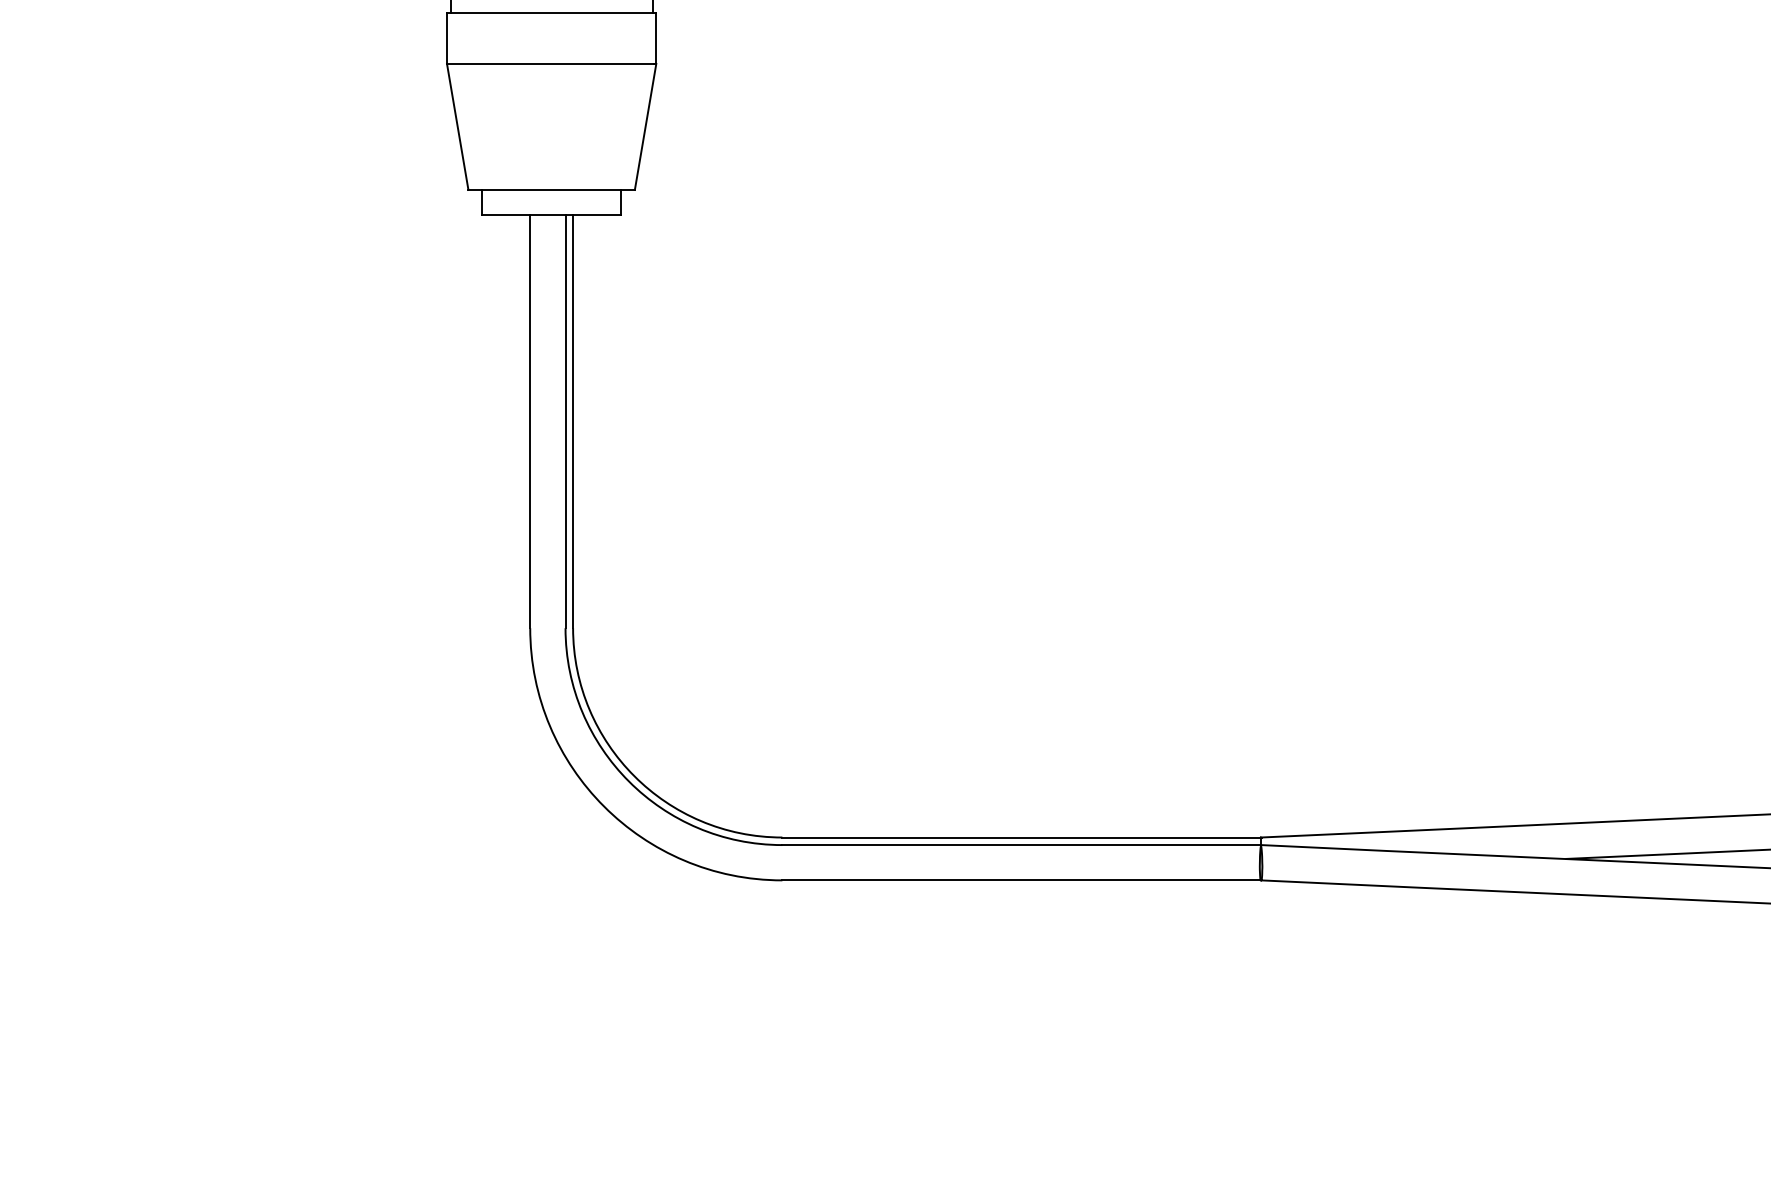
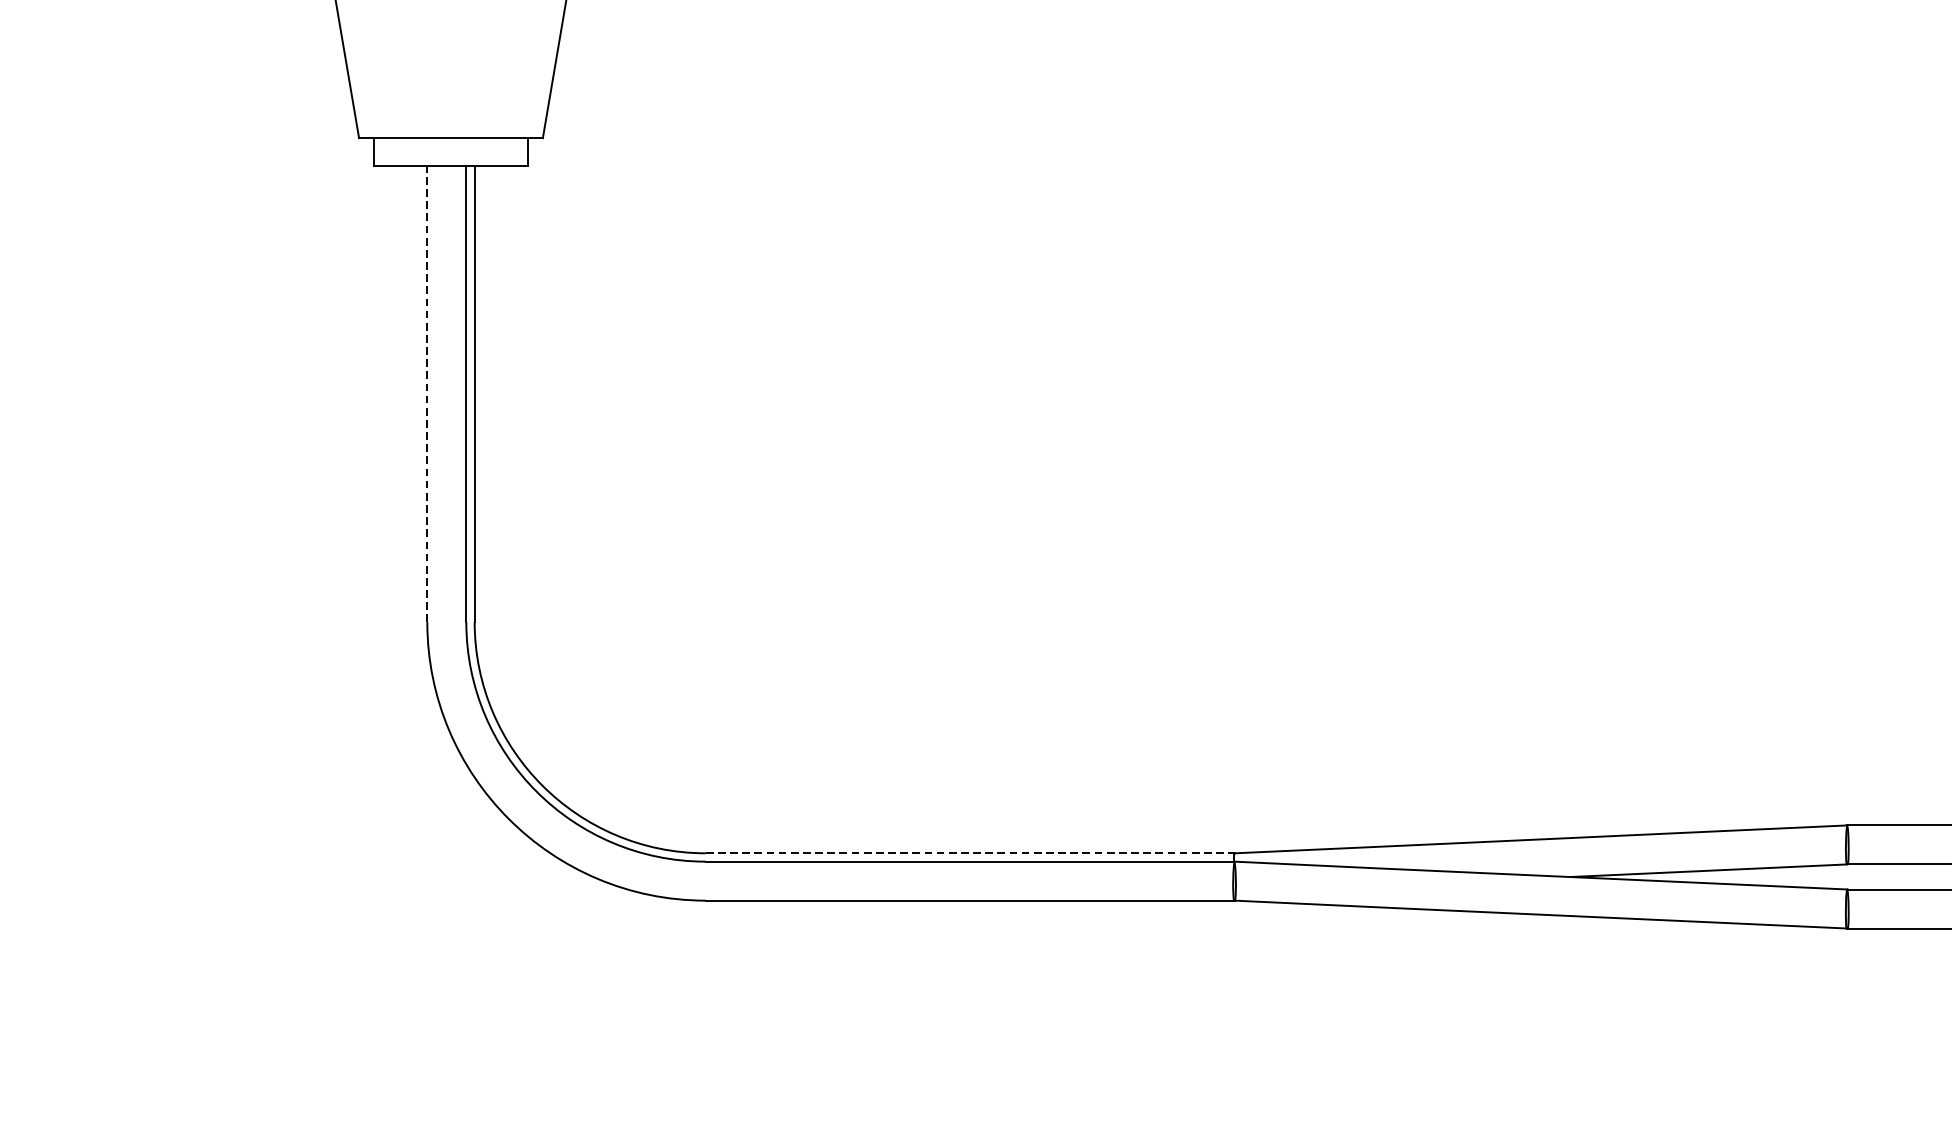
line: (530, 421) -> (427, 393), solid -> dashed
line: (1022, 837) -> (971, 853), solid -> dashed

